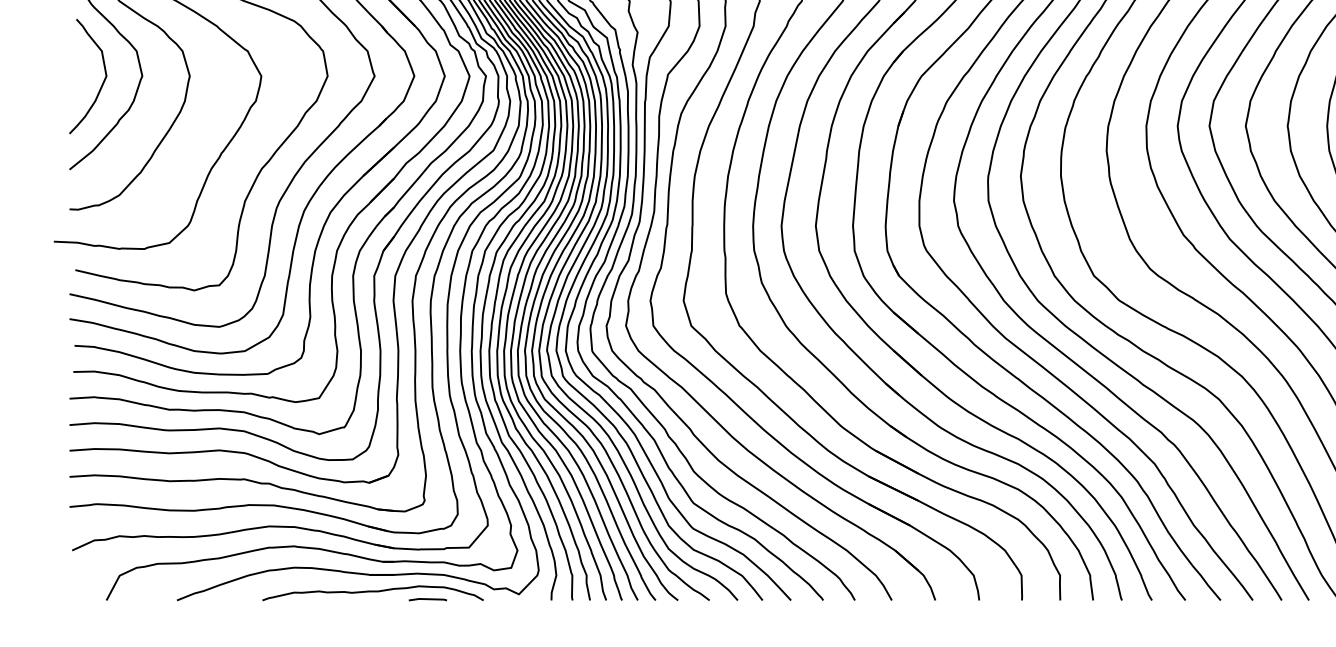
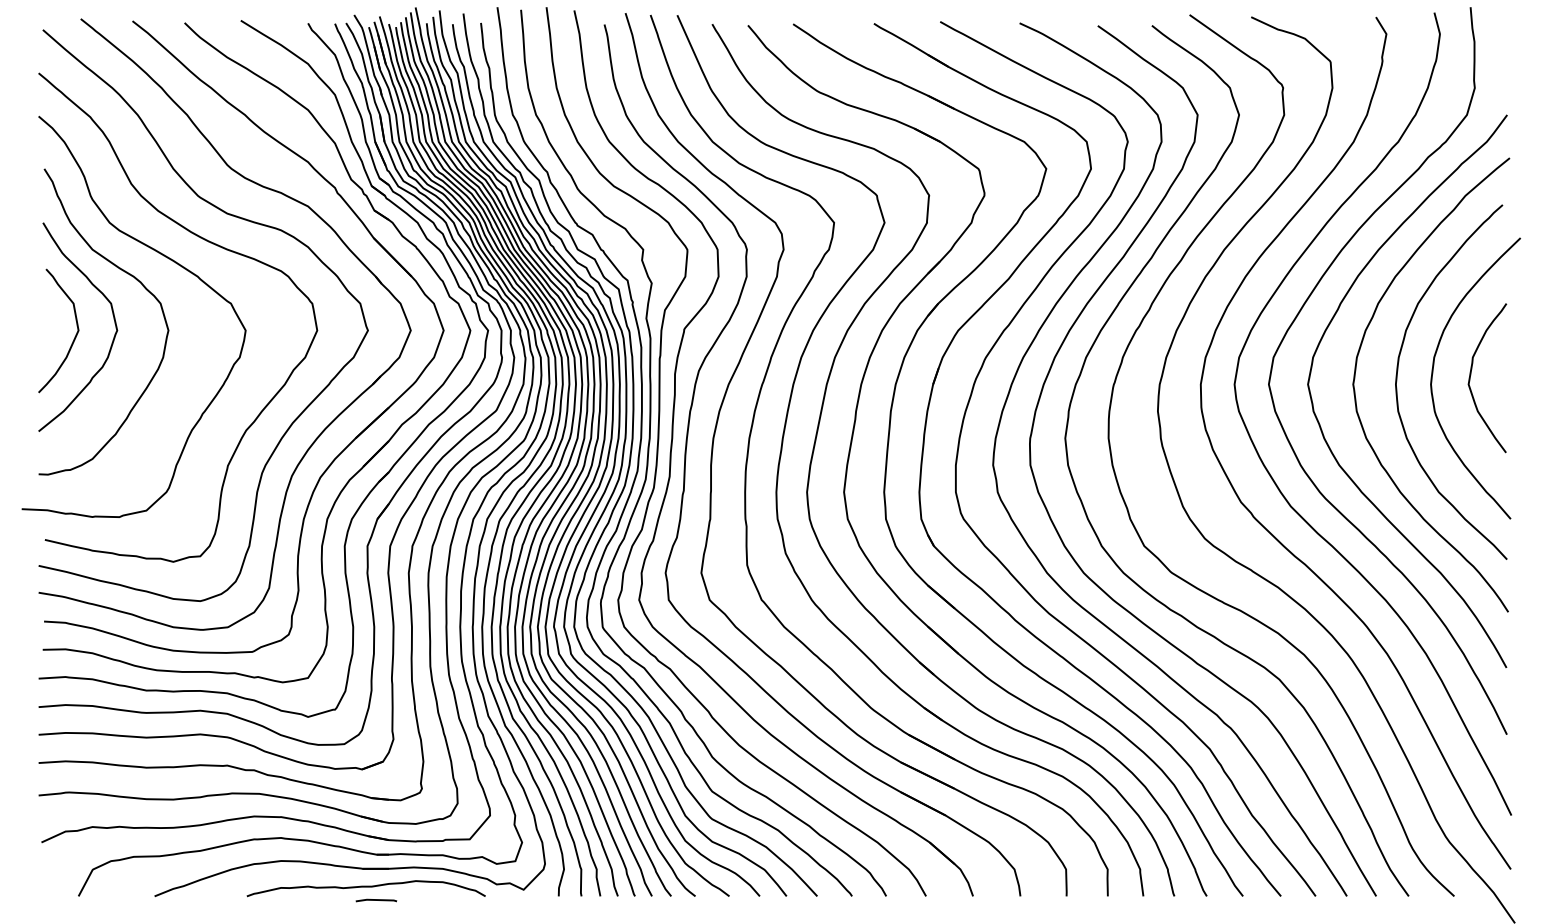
line: (427, 599) -> (376, 900), moved

